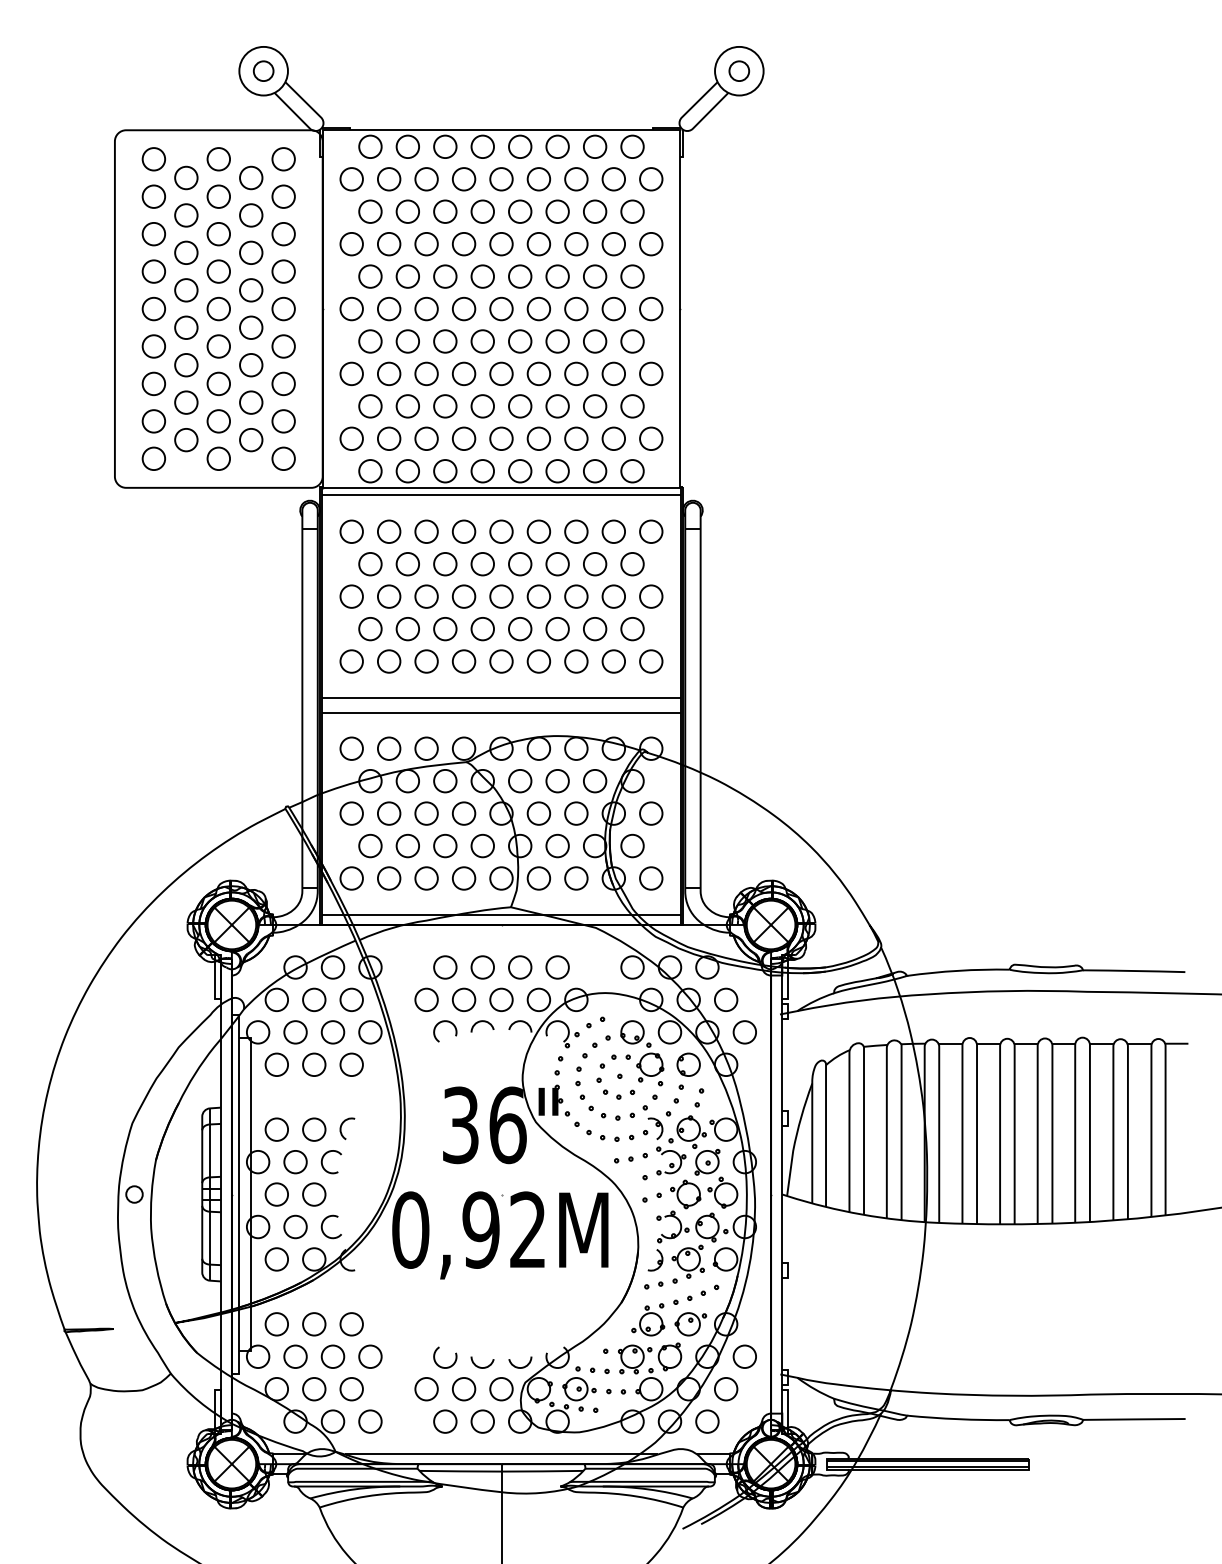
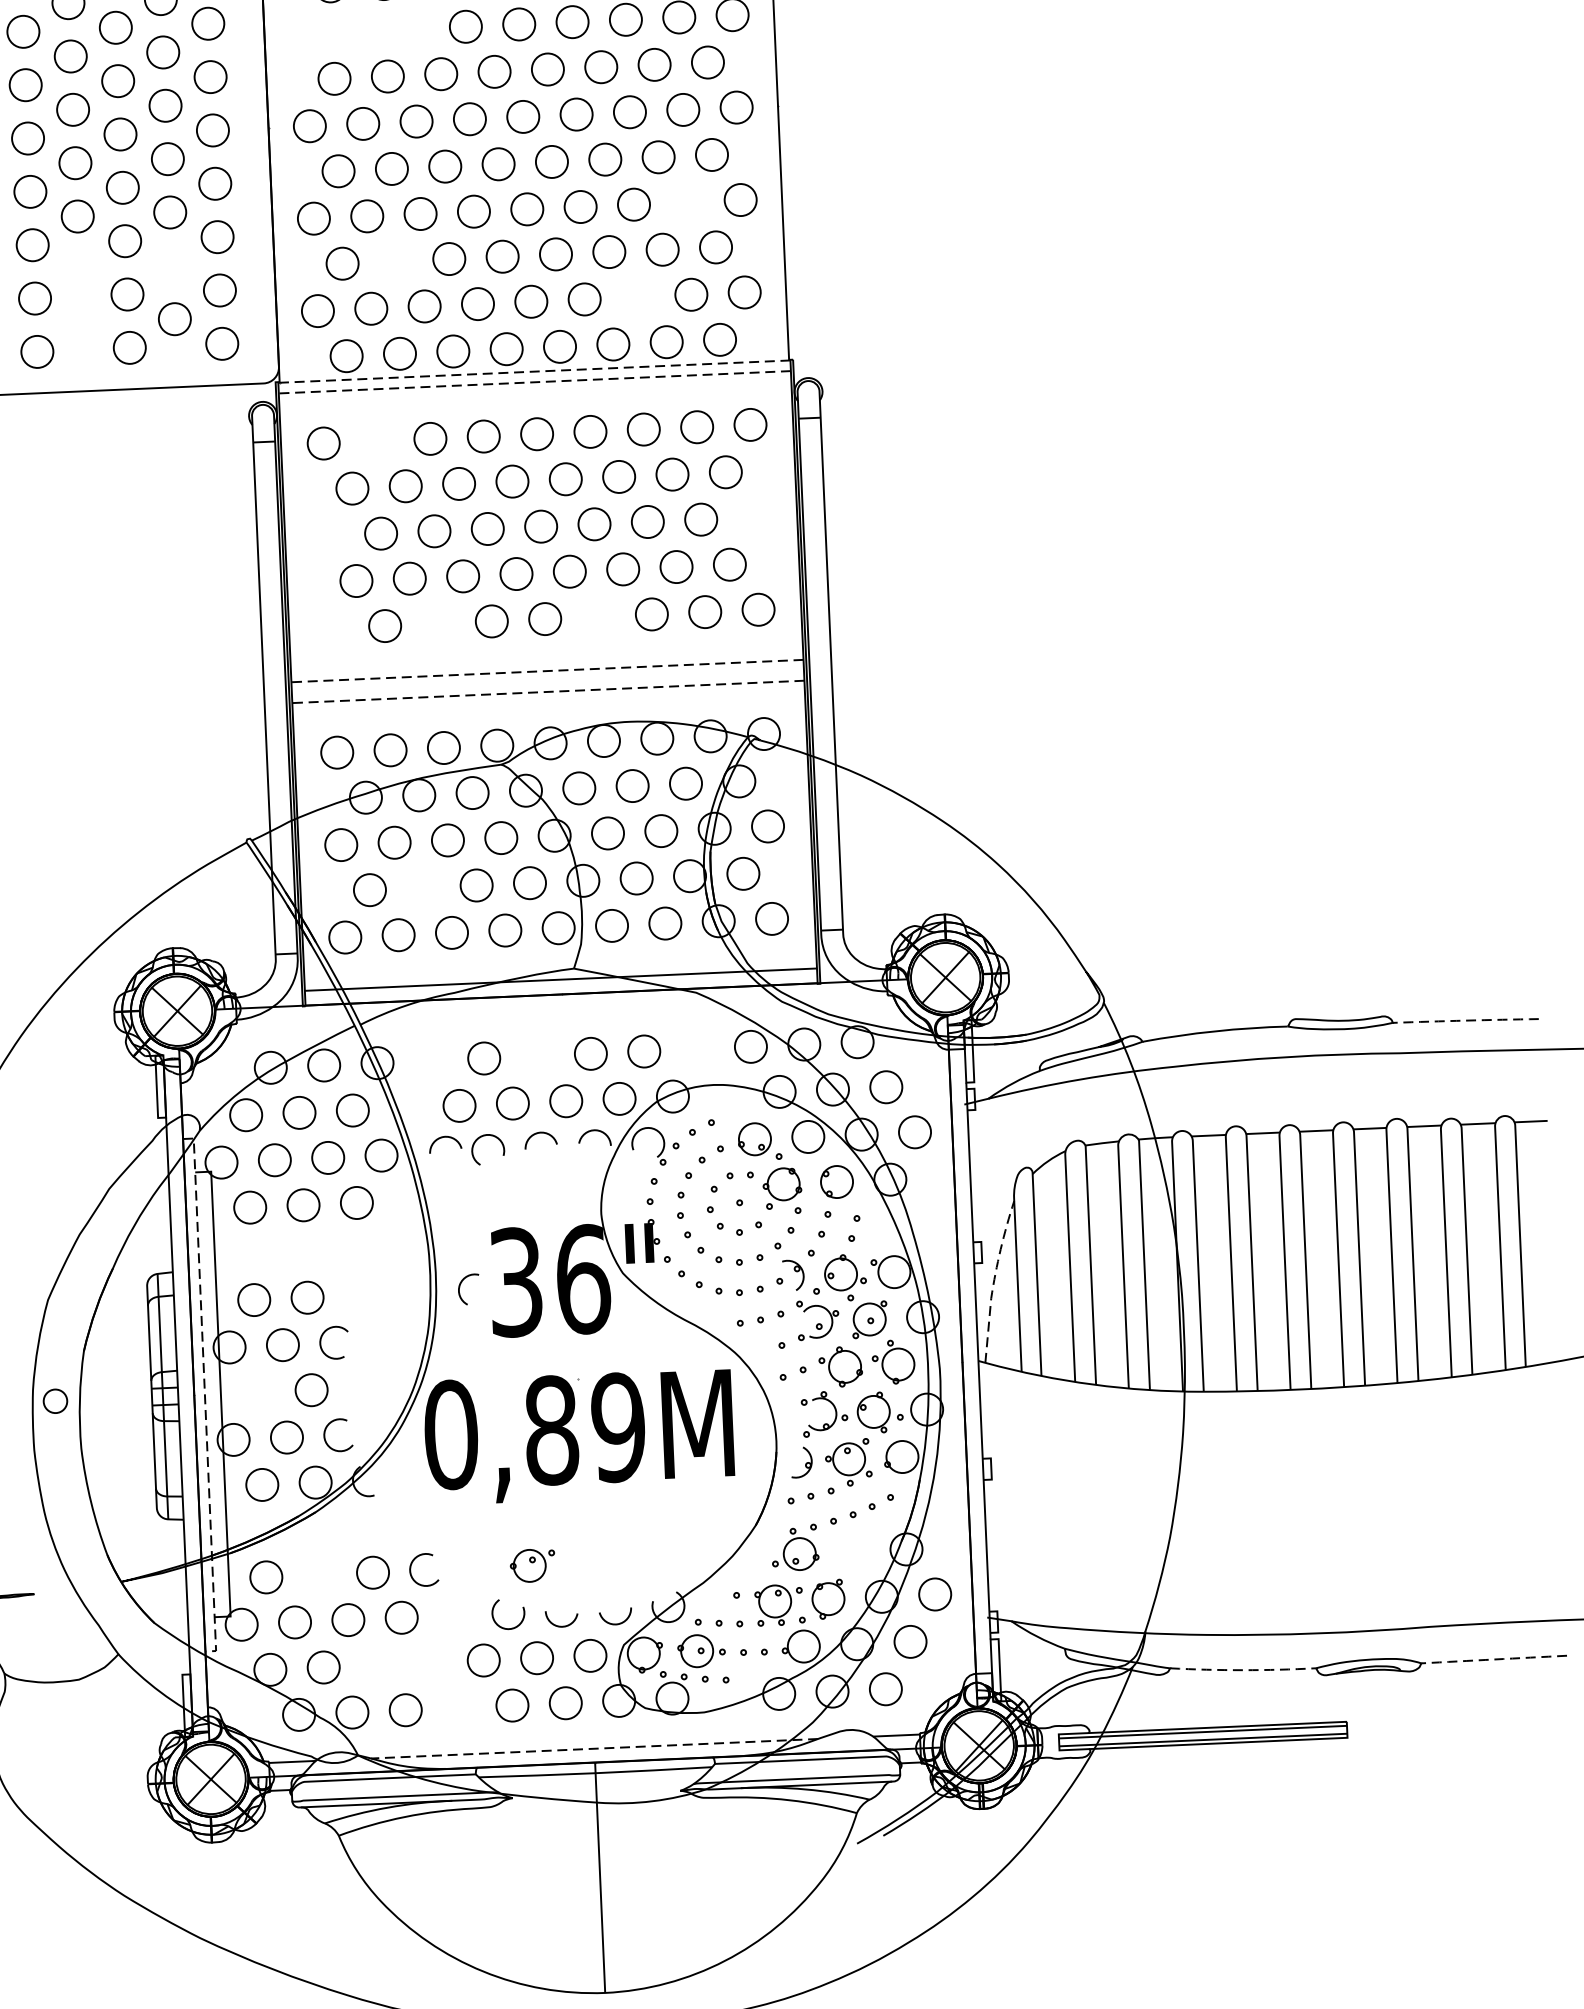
circle: (351, 244) -> (305, 34), removed
circle: (389, 244) -> (359, 31), removed
circle: (426, 244) -> (412, 29), removed
circle: (613, 373) -> (686, 201), removed
circle: (186, 402) -> (80, 269), removed
circle: (251, 402) -> (172, 265), removed
circle: (407, 406) -> (395, 261), removed
circle: (576, 438) -> (638, 296), removed
circle: (186, 440) -> (82, 323), removed
line: (501, 487) -> (534, 371), solid -> dashed
line: (501, 495) -> (534, 382), solid -> dashed
circle: (389, 531) -> (377, 440), removed
circle: (351, 596) -> (327, 535), removed
circle: (651, 596) -> (754, 517), removed
circle: (351, 661) -> (331, 628), removed
circle: (426, 661) -> (438, 623), removed
circle: (538, 661) -> (597, 616), removed
line: (501, 698) -> (547, 671), solid -> dashed
line: (501, 712) -> (548, 691), solid -> dashed
circle: (407, 845) -> (422, 887), removed
circle: (482, 967) -> (537, 1056), removed
arc: (1134, 970) -> (1466, 1019), solid -> dashed
arc: (414, 1022) -> (443, 1138), added
arc: (342, 1125) -> (461, 1285), moved
line: (796, 1137) -> (995, 1278), solid -> dashed
line: (239, 1194) -> (205, 1394), solid -> dashed
circle: (276, 1194) -> (257, 1392), removed
text: (504, 1229) -> (584, 1428), 0,92M -> 0,89M
arc: (379, 1320) -> (412, 1565), added
circle: (314, 1324) -> (320, 1575), removed
part: (690, 1324) -> (532, 1566), moved
circle: (351, 1389) -> (376, 1665), removed
arc: (958, 1419) -> (1243, 1670), solid -> dashed
arc: (1134, 1419) -> (1494, 1659), solid -> dashed
line: (501, 1454) -> (594, 1748), solid -> dashed

